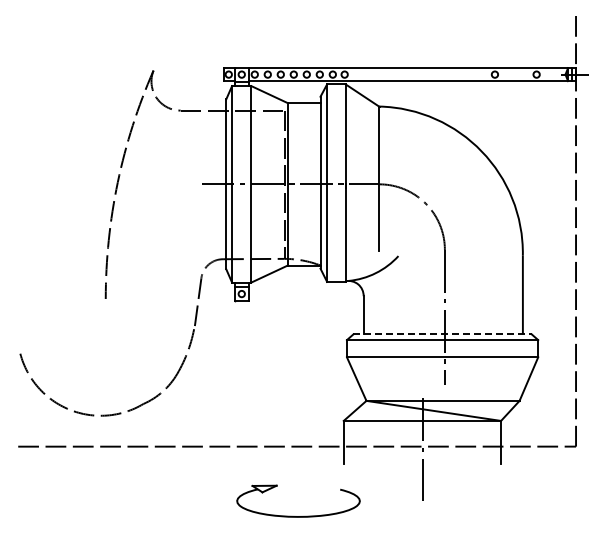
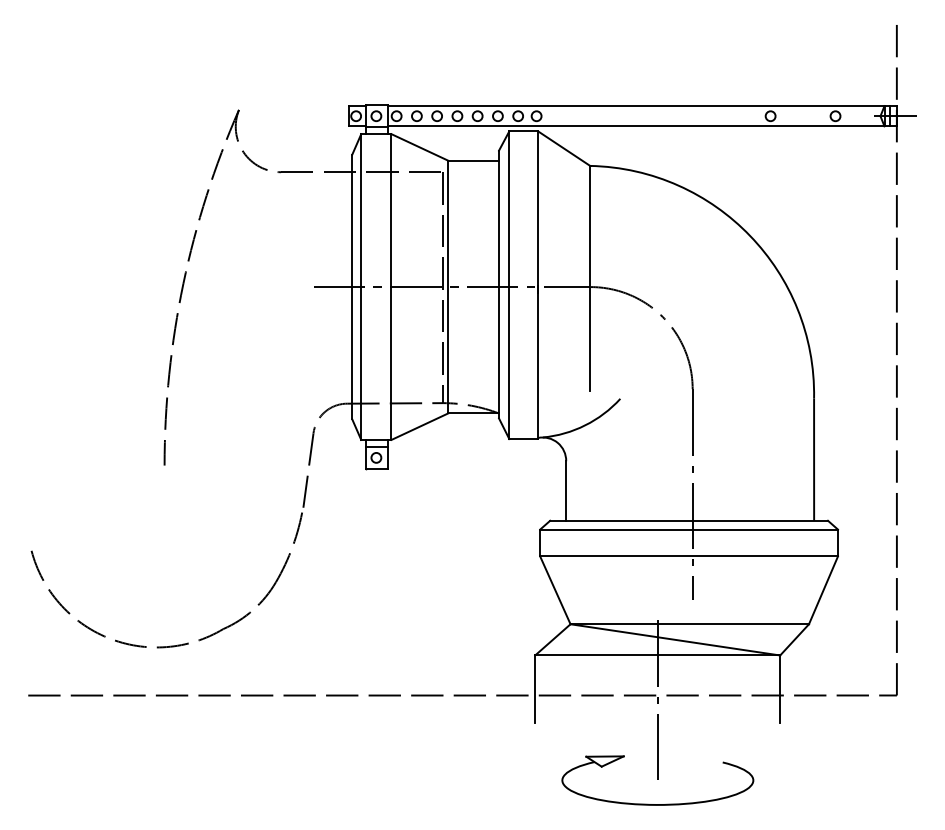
line: (443, 334) -> (690, 520), dashed -> solid
part: (293, 515) -> (650, 802), moved

